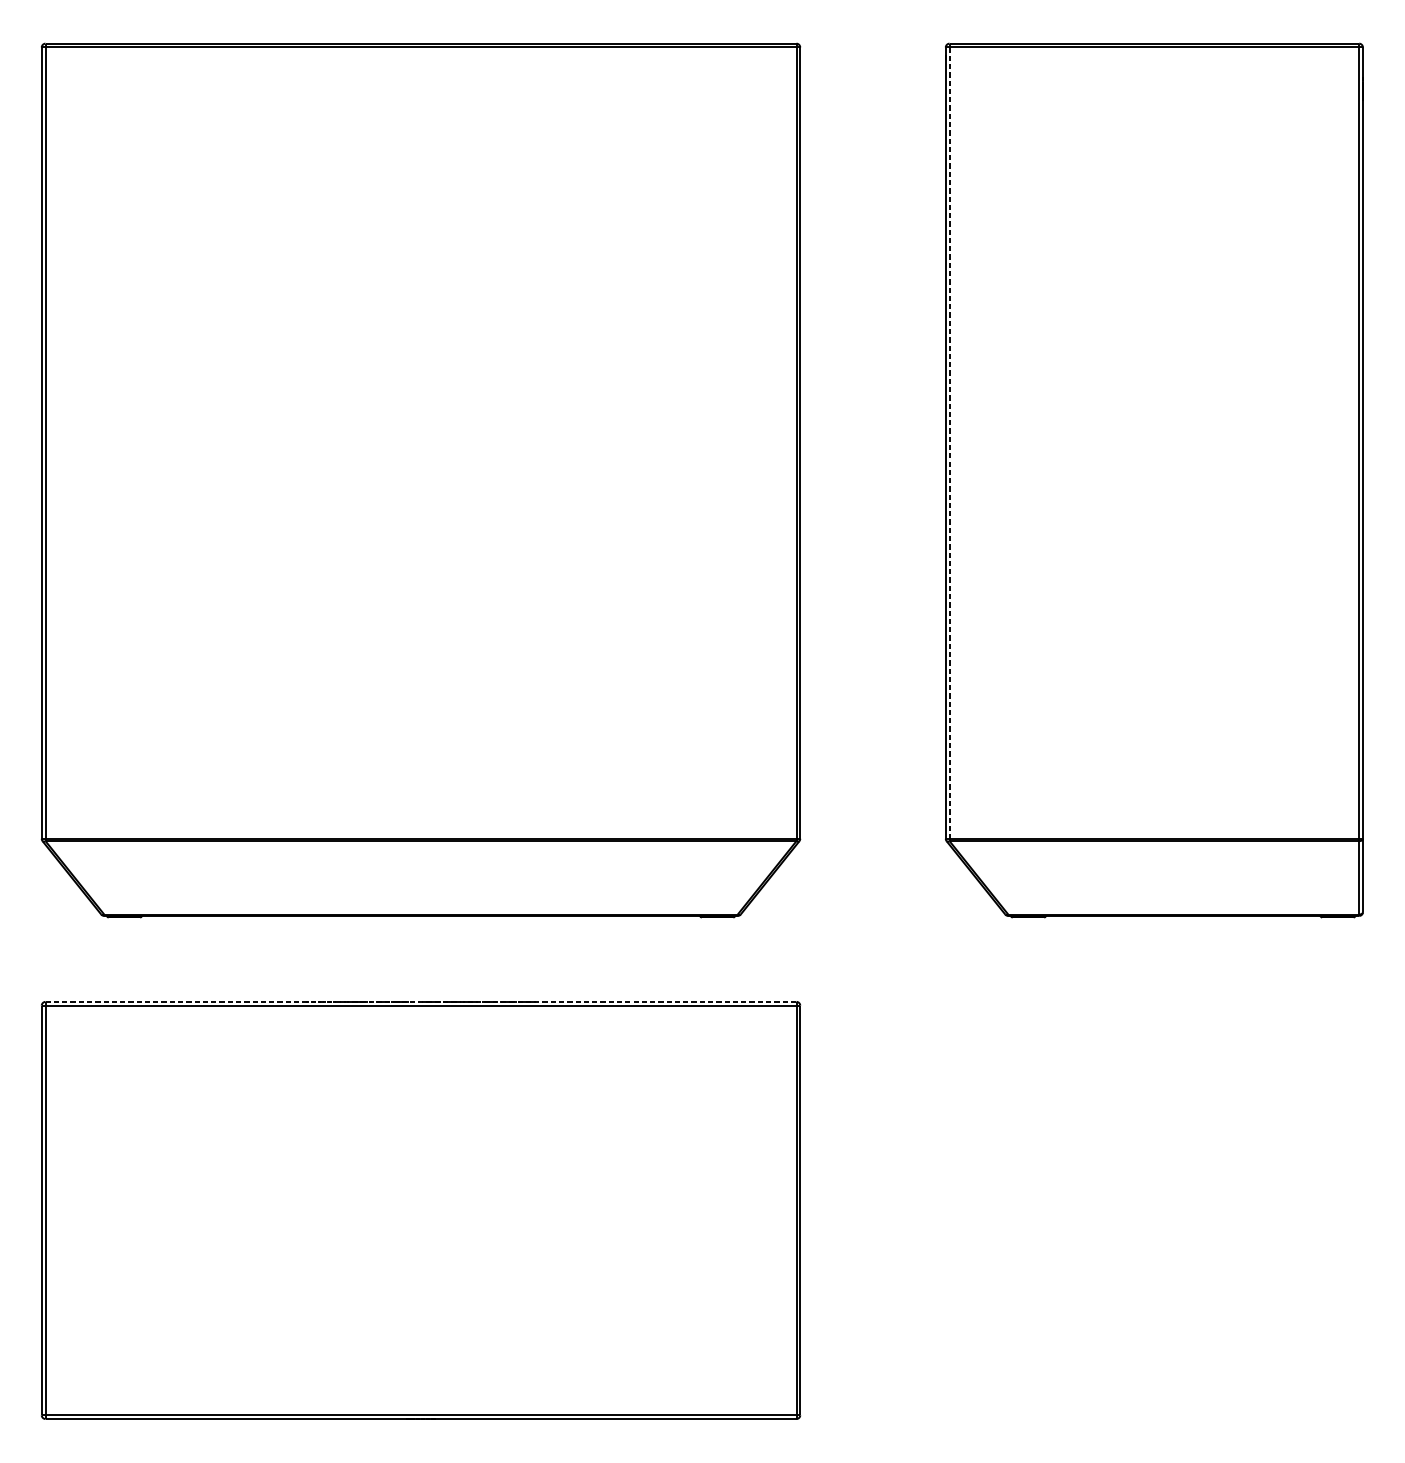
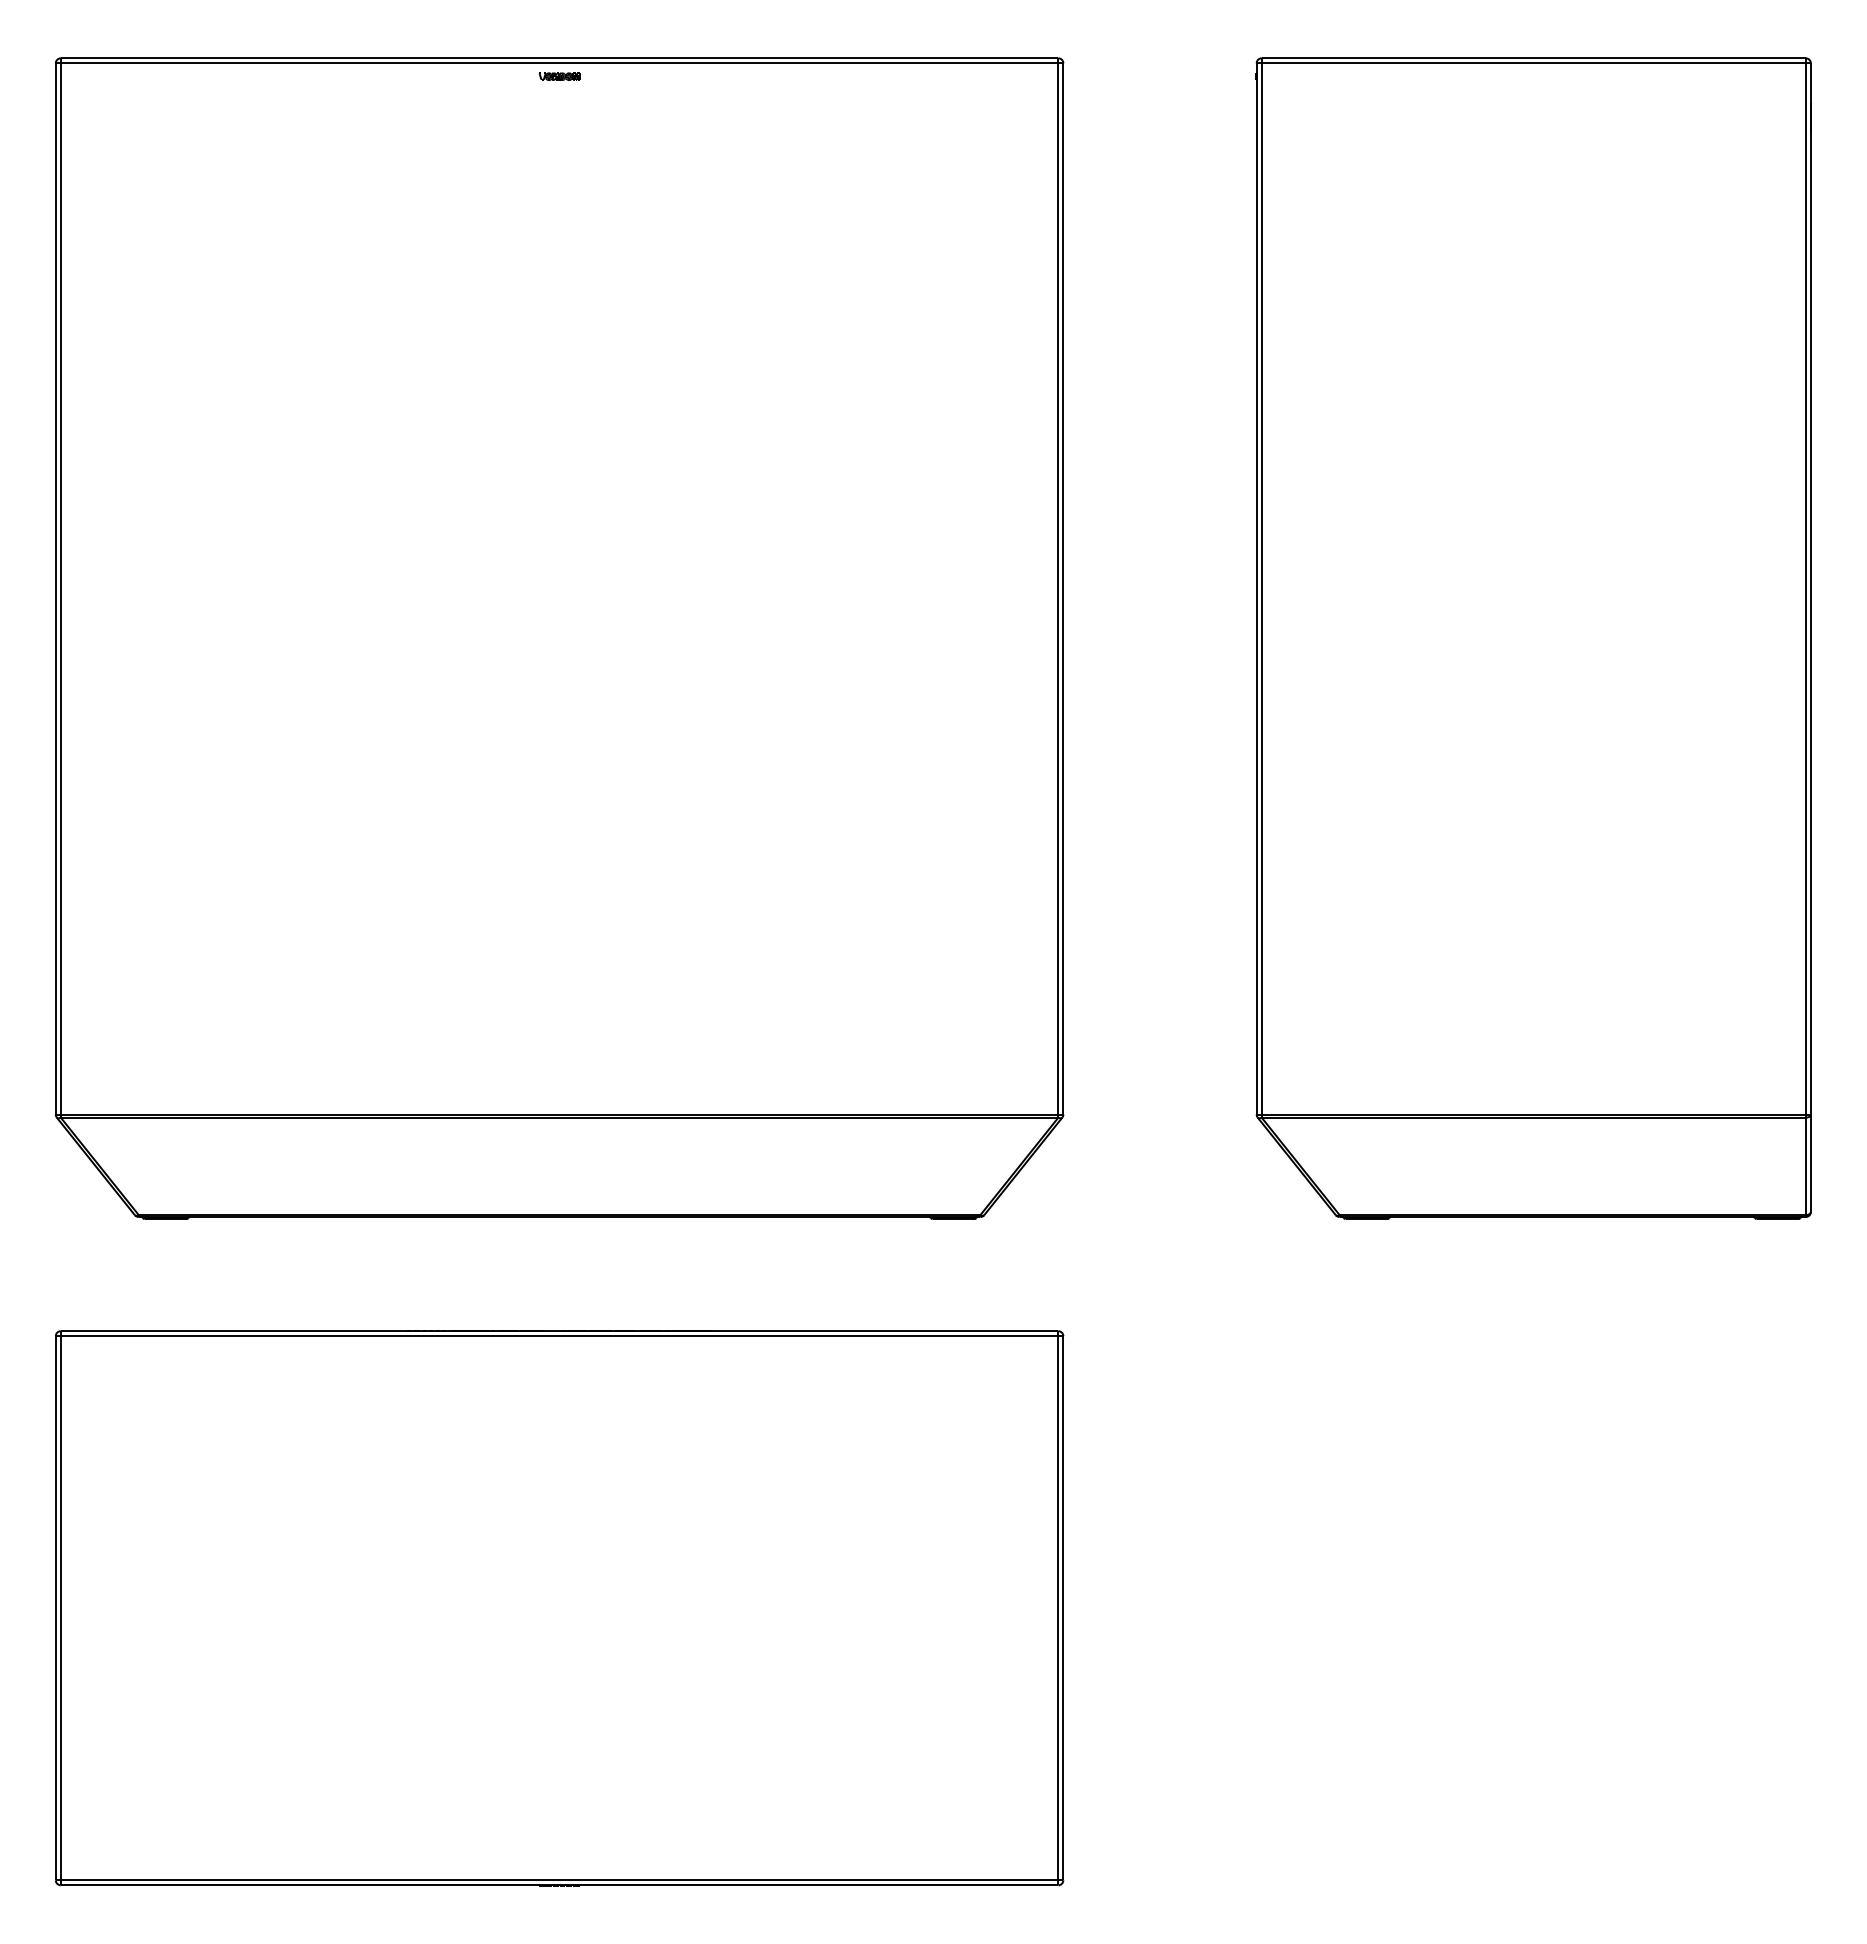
part: (420, 57) -> (559, 76), added
line: (949, 442) -> (1261, 588), dashed -> solid
line: (420, 1002) -> (559, 1331), dashed -> solid

